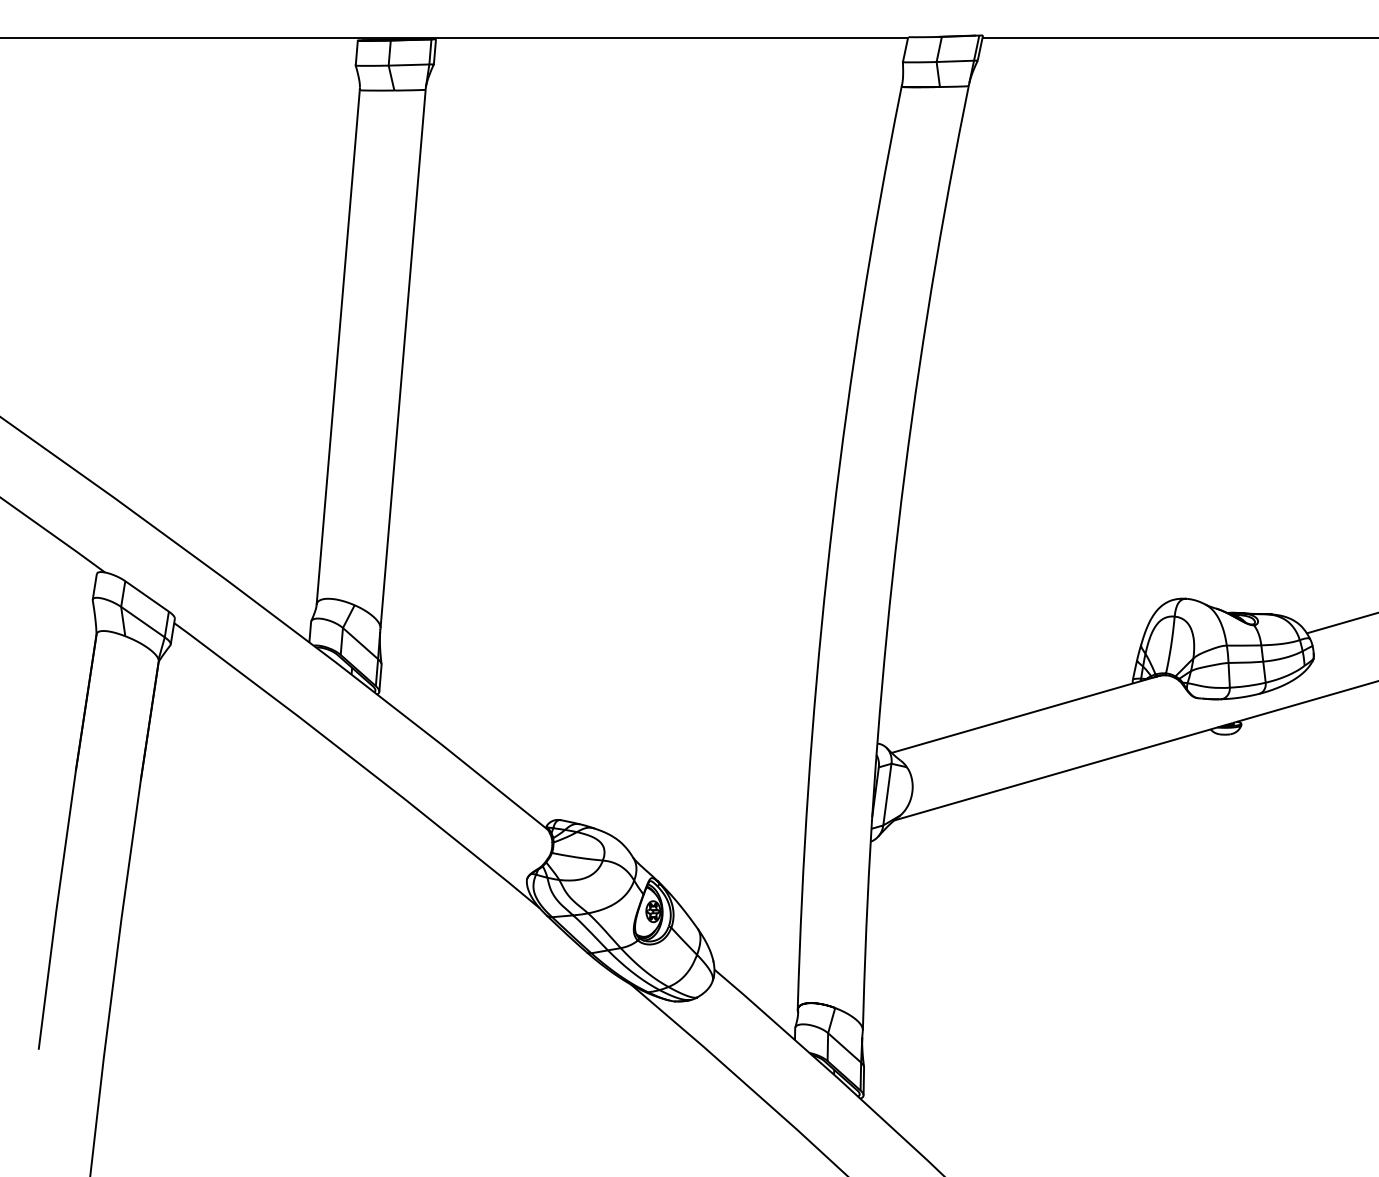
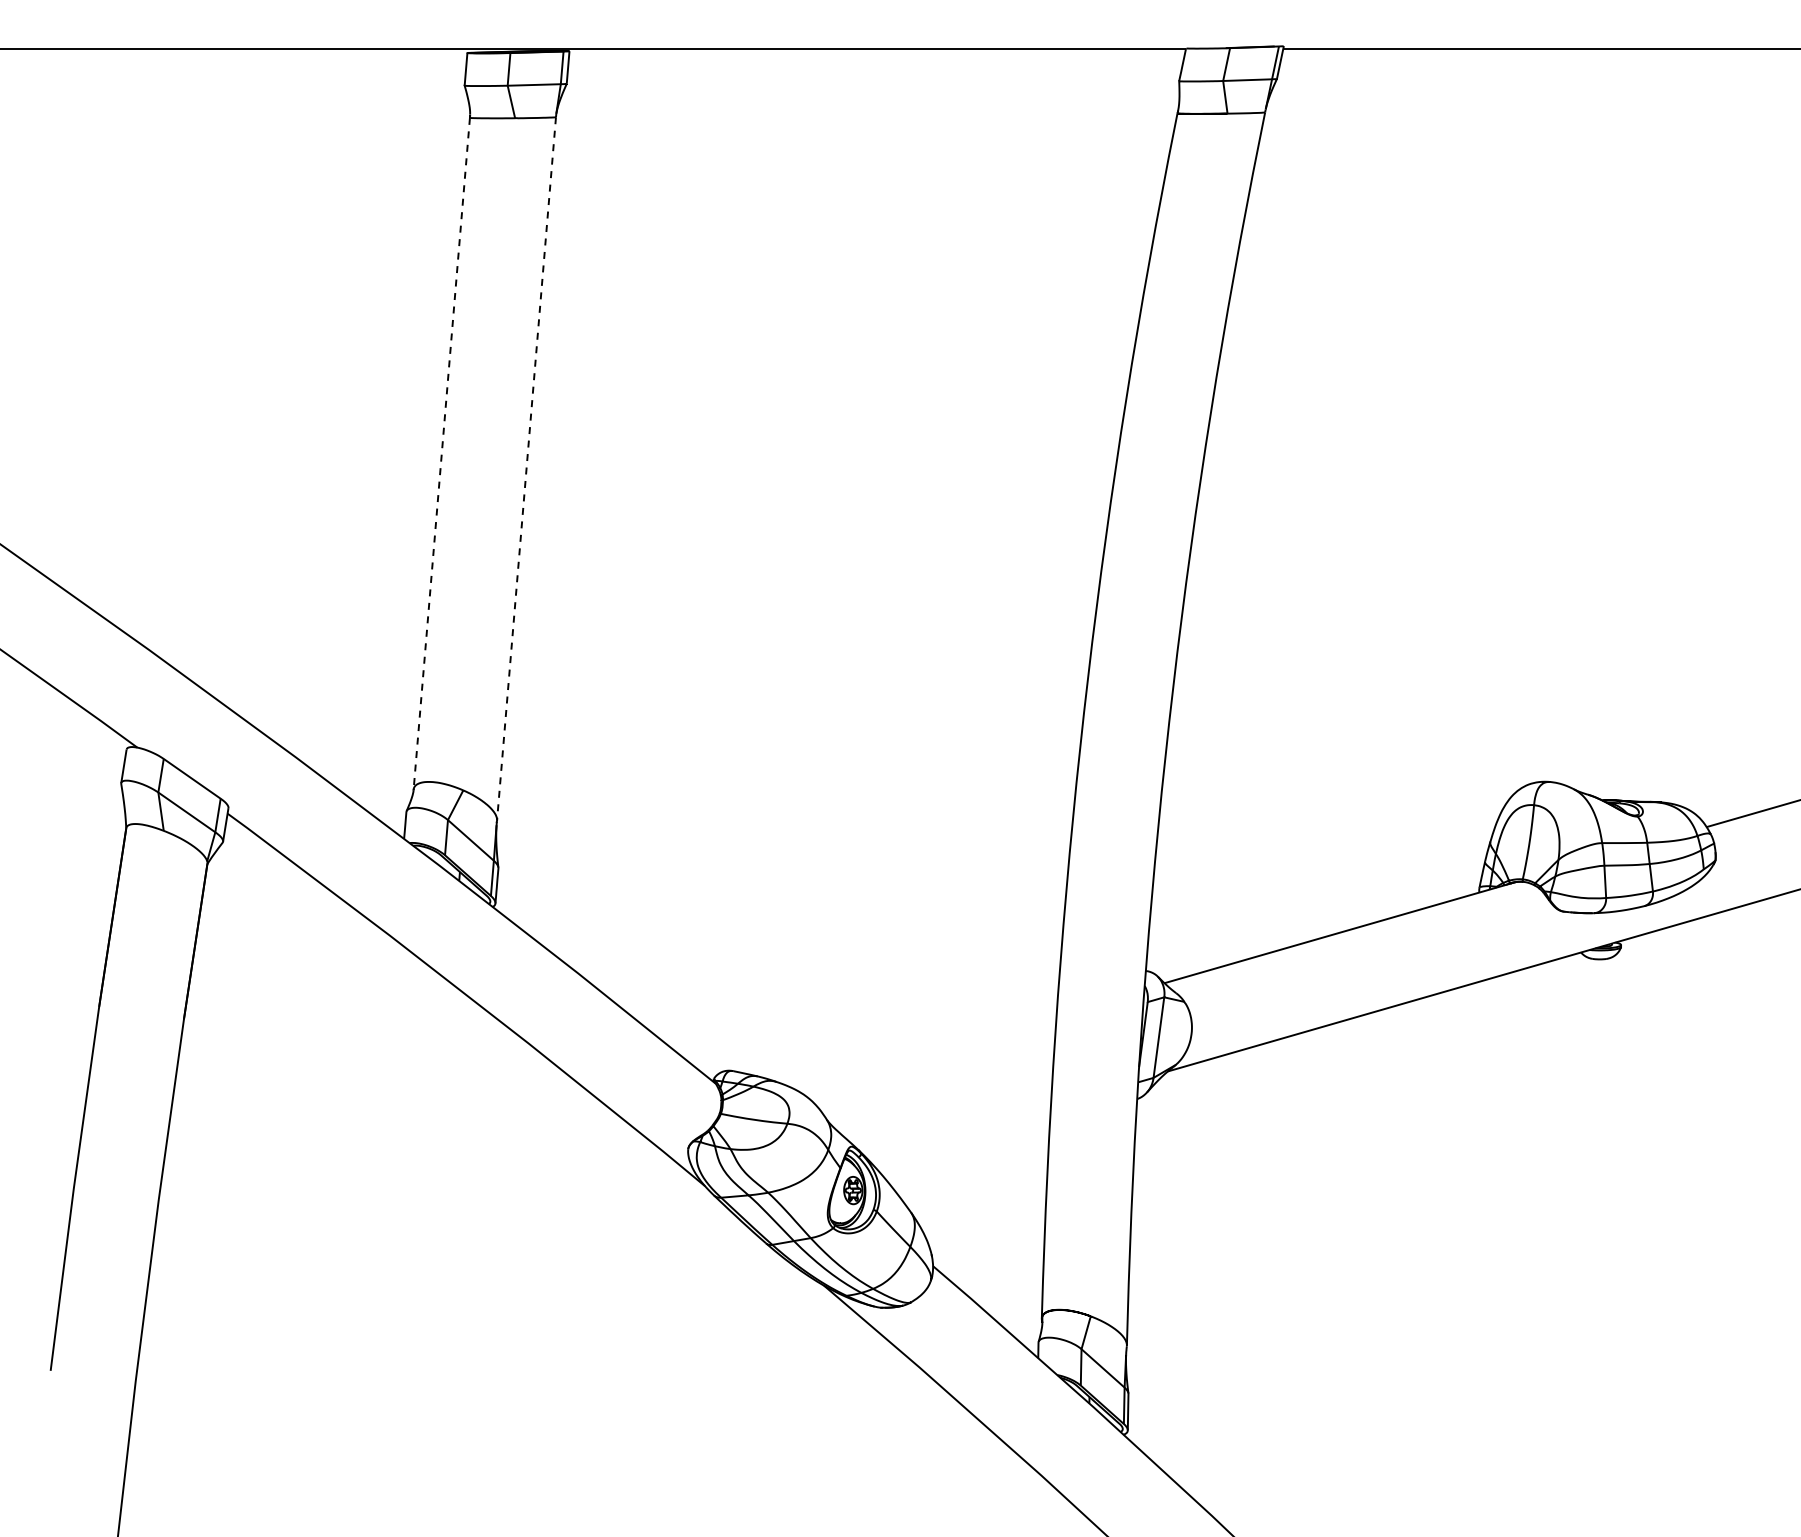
line: (337, 347) -> (441, 453), solid -> dashed
line: (403, 358) -> (526, 468), solid -> dashed

